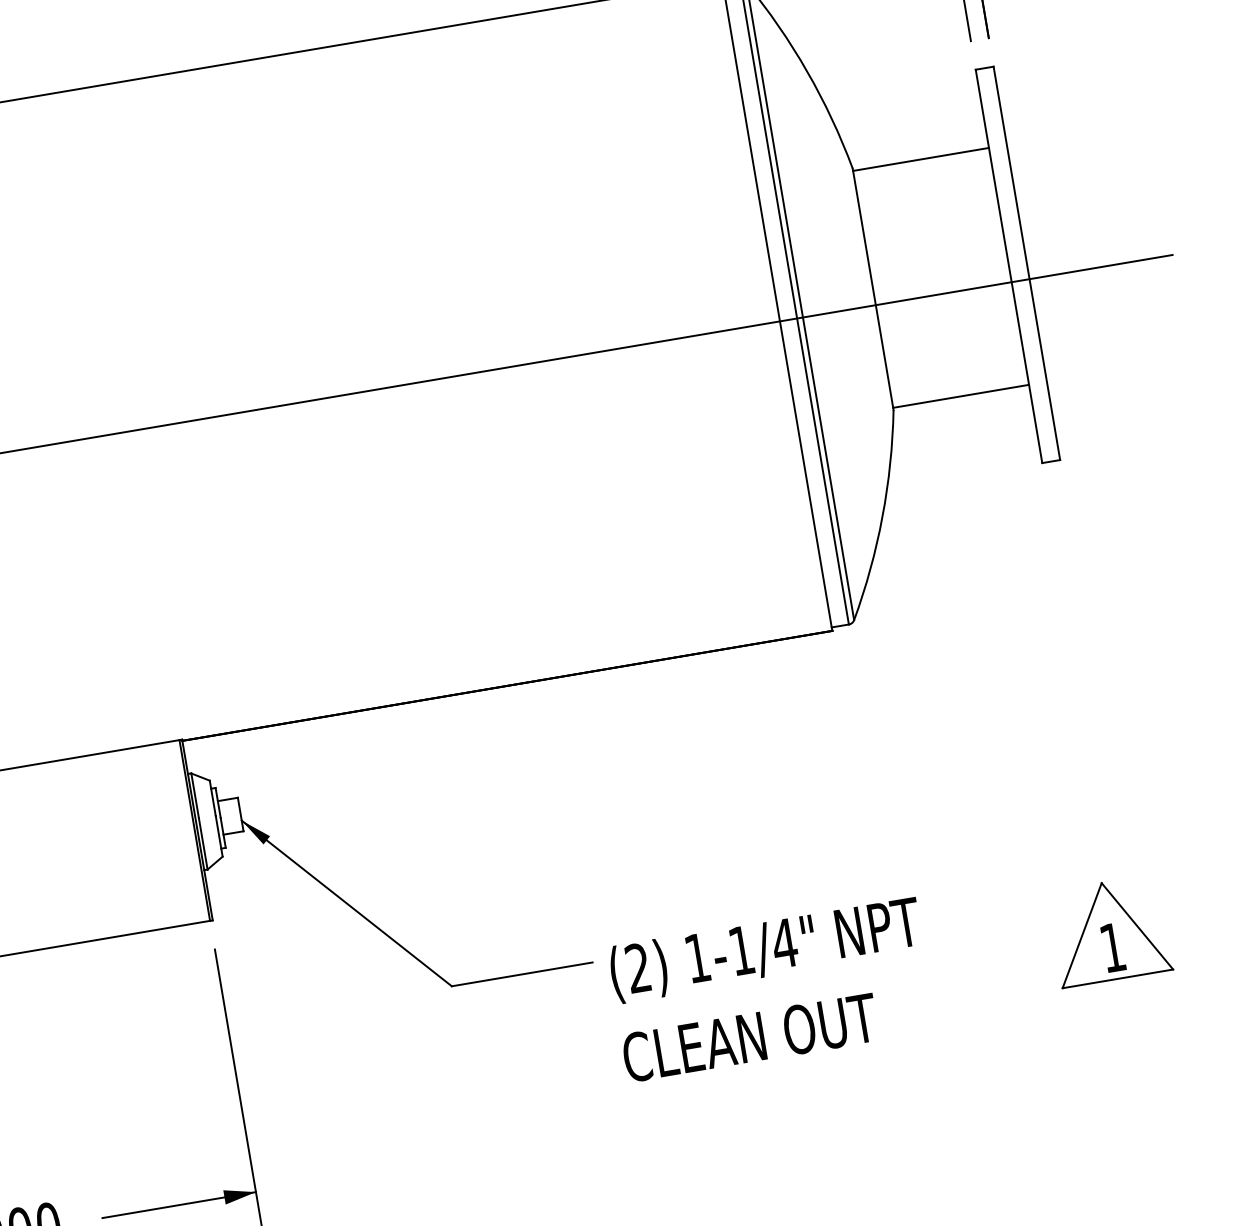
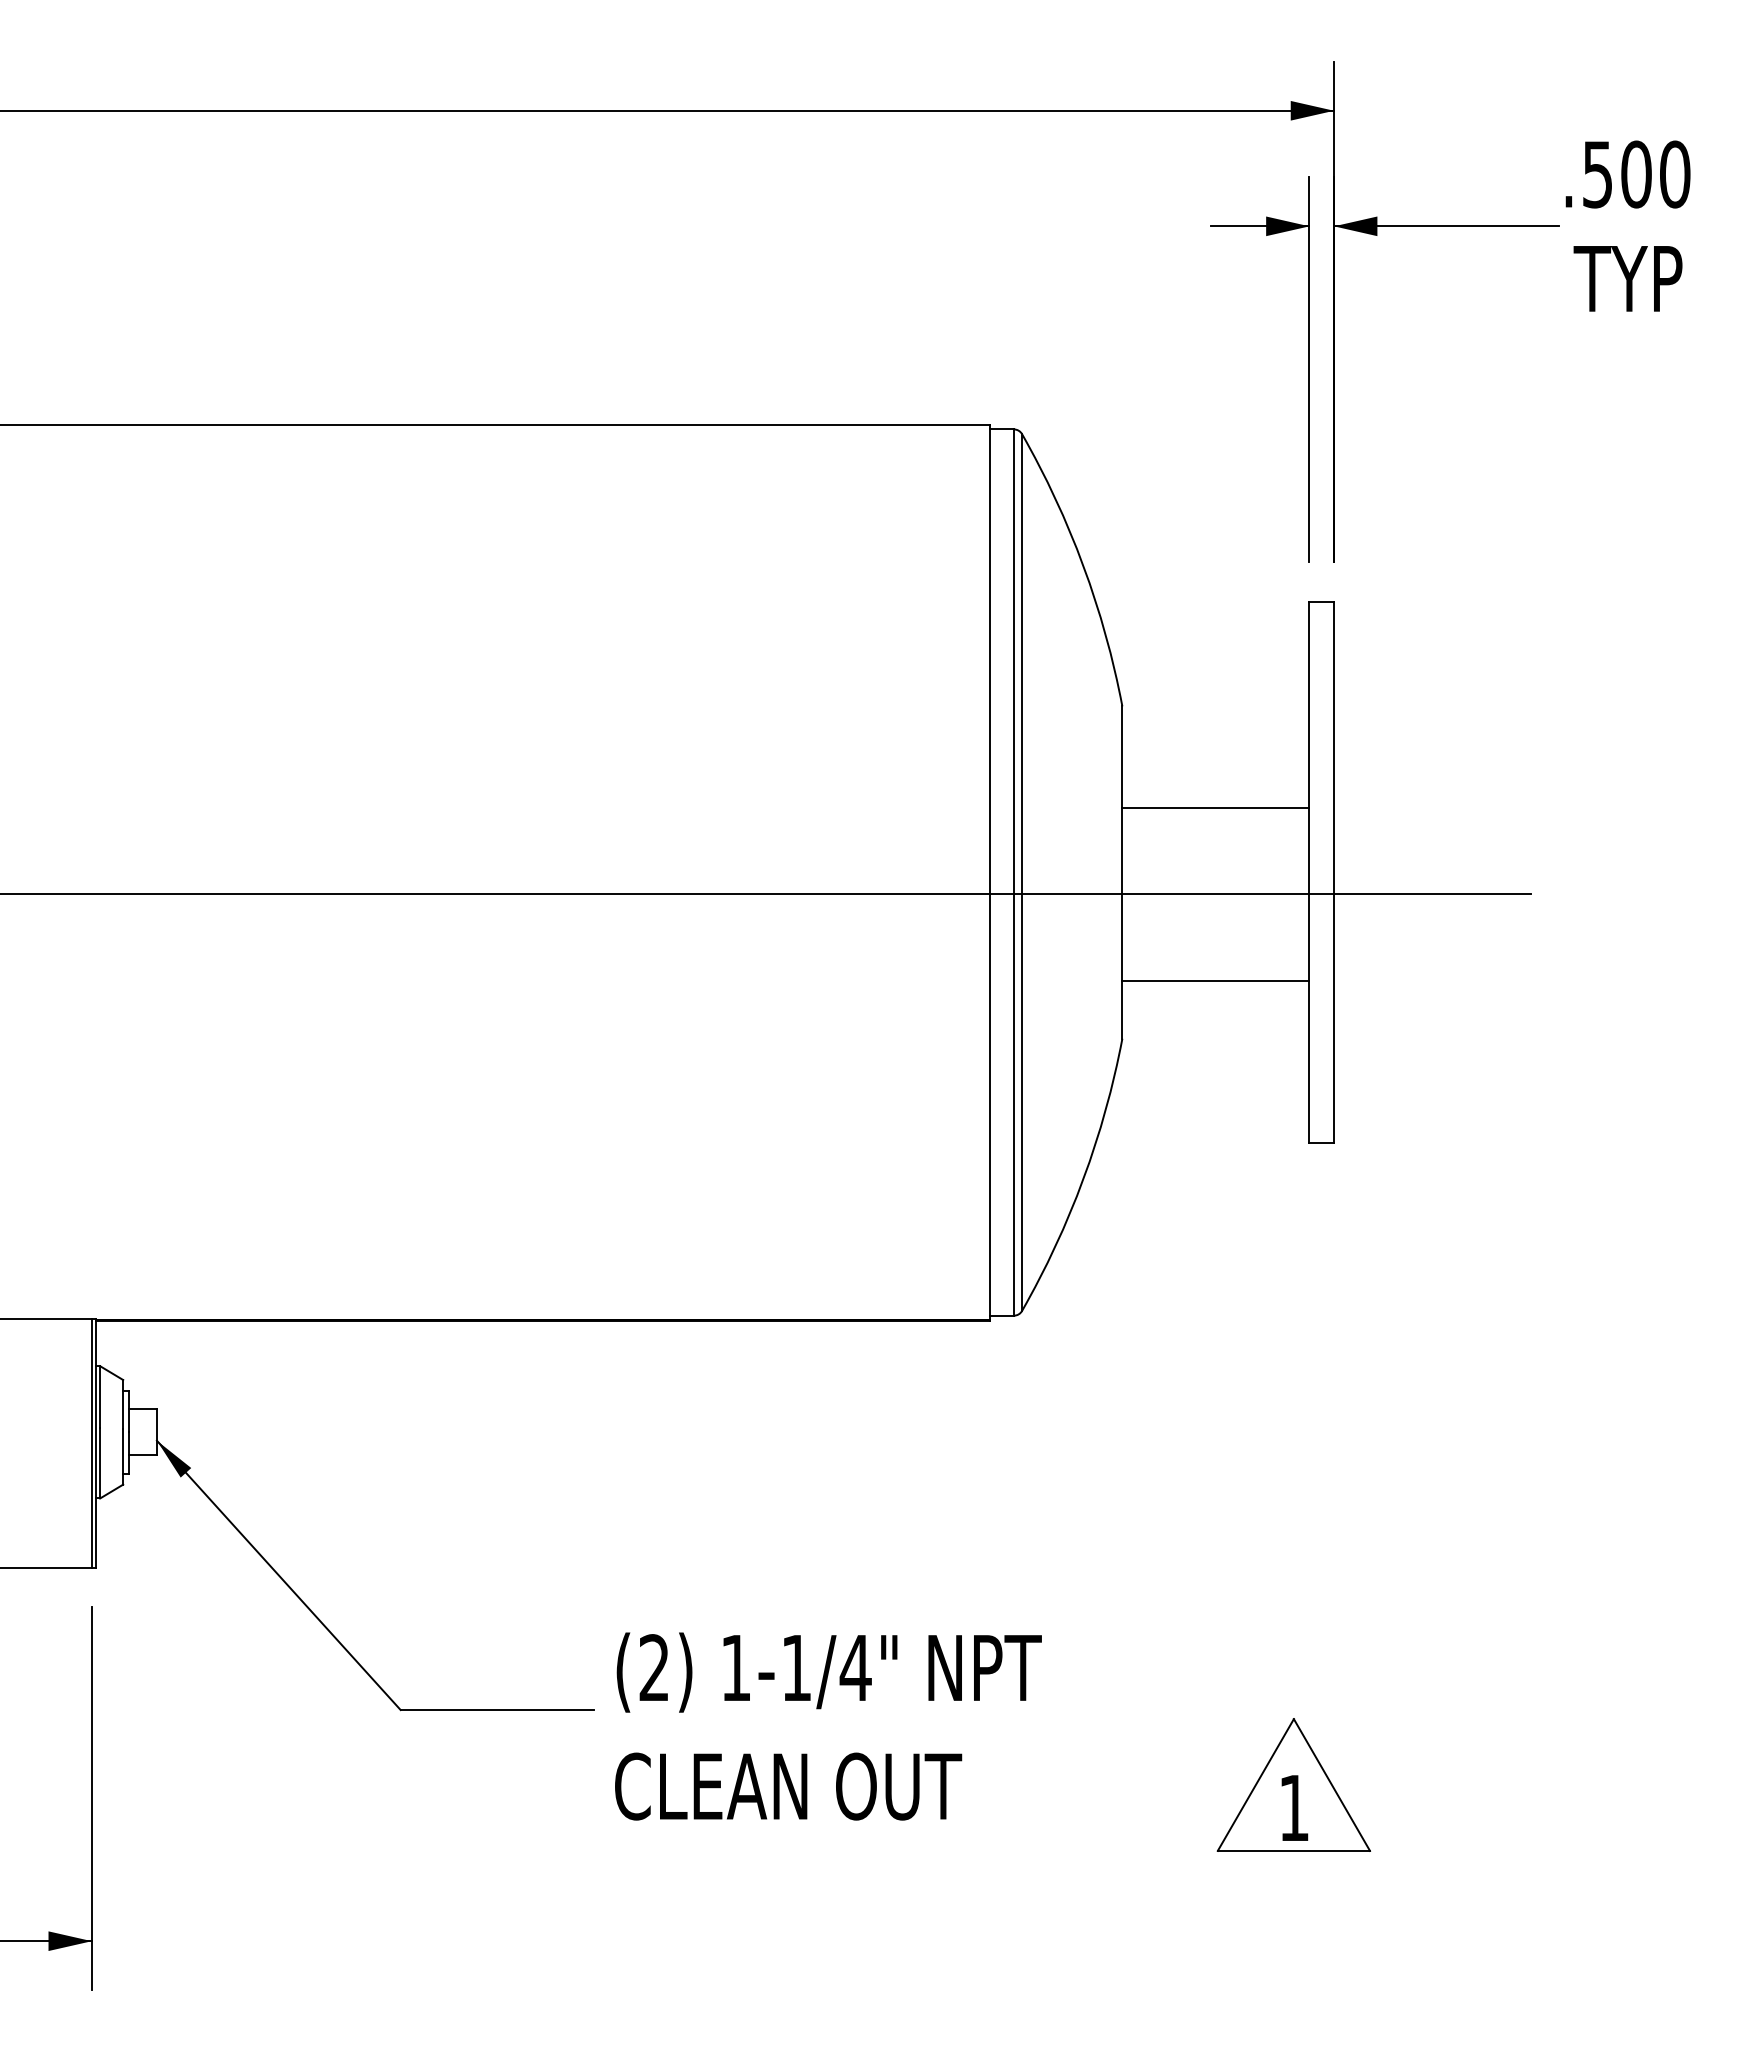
line: (920, 159) -> (1215, 808), moved
line: (960, 396) -> (1215, 980), moved
text: (771, 989) -> (828, 1726), moved

